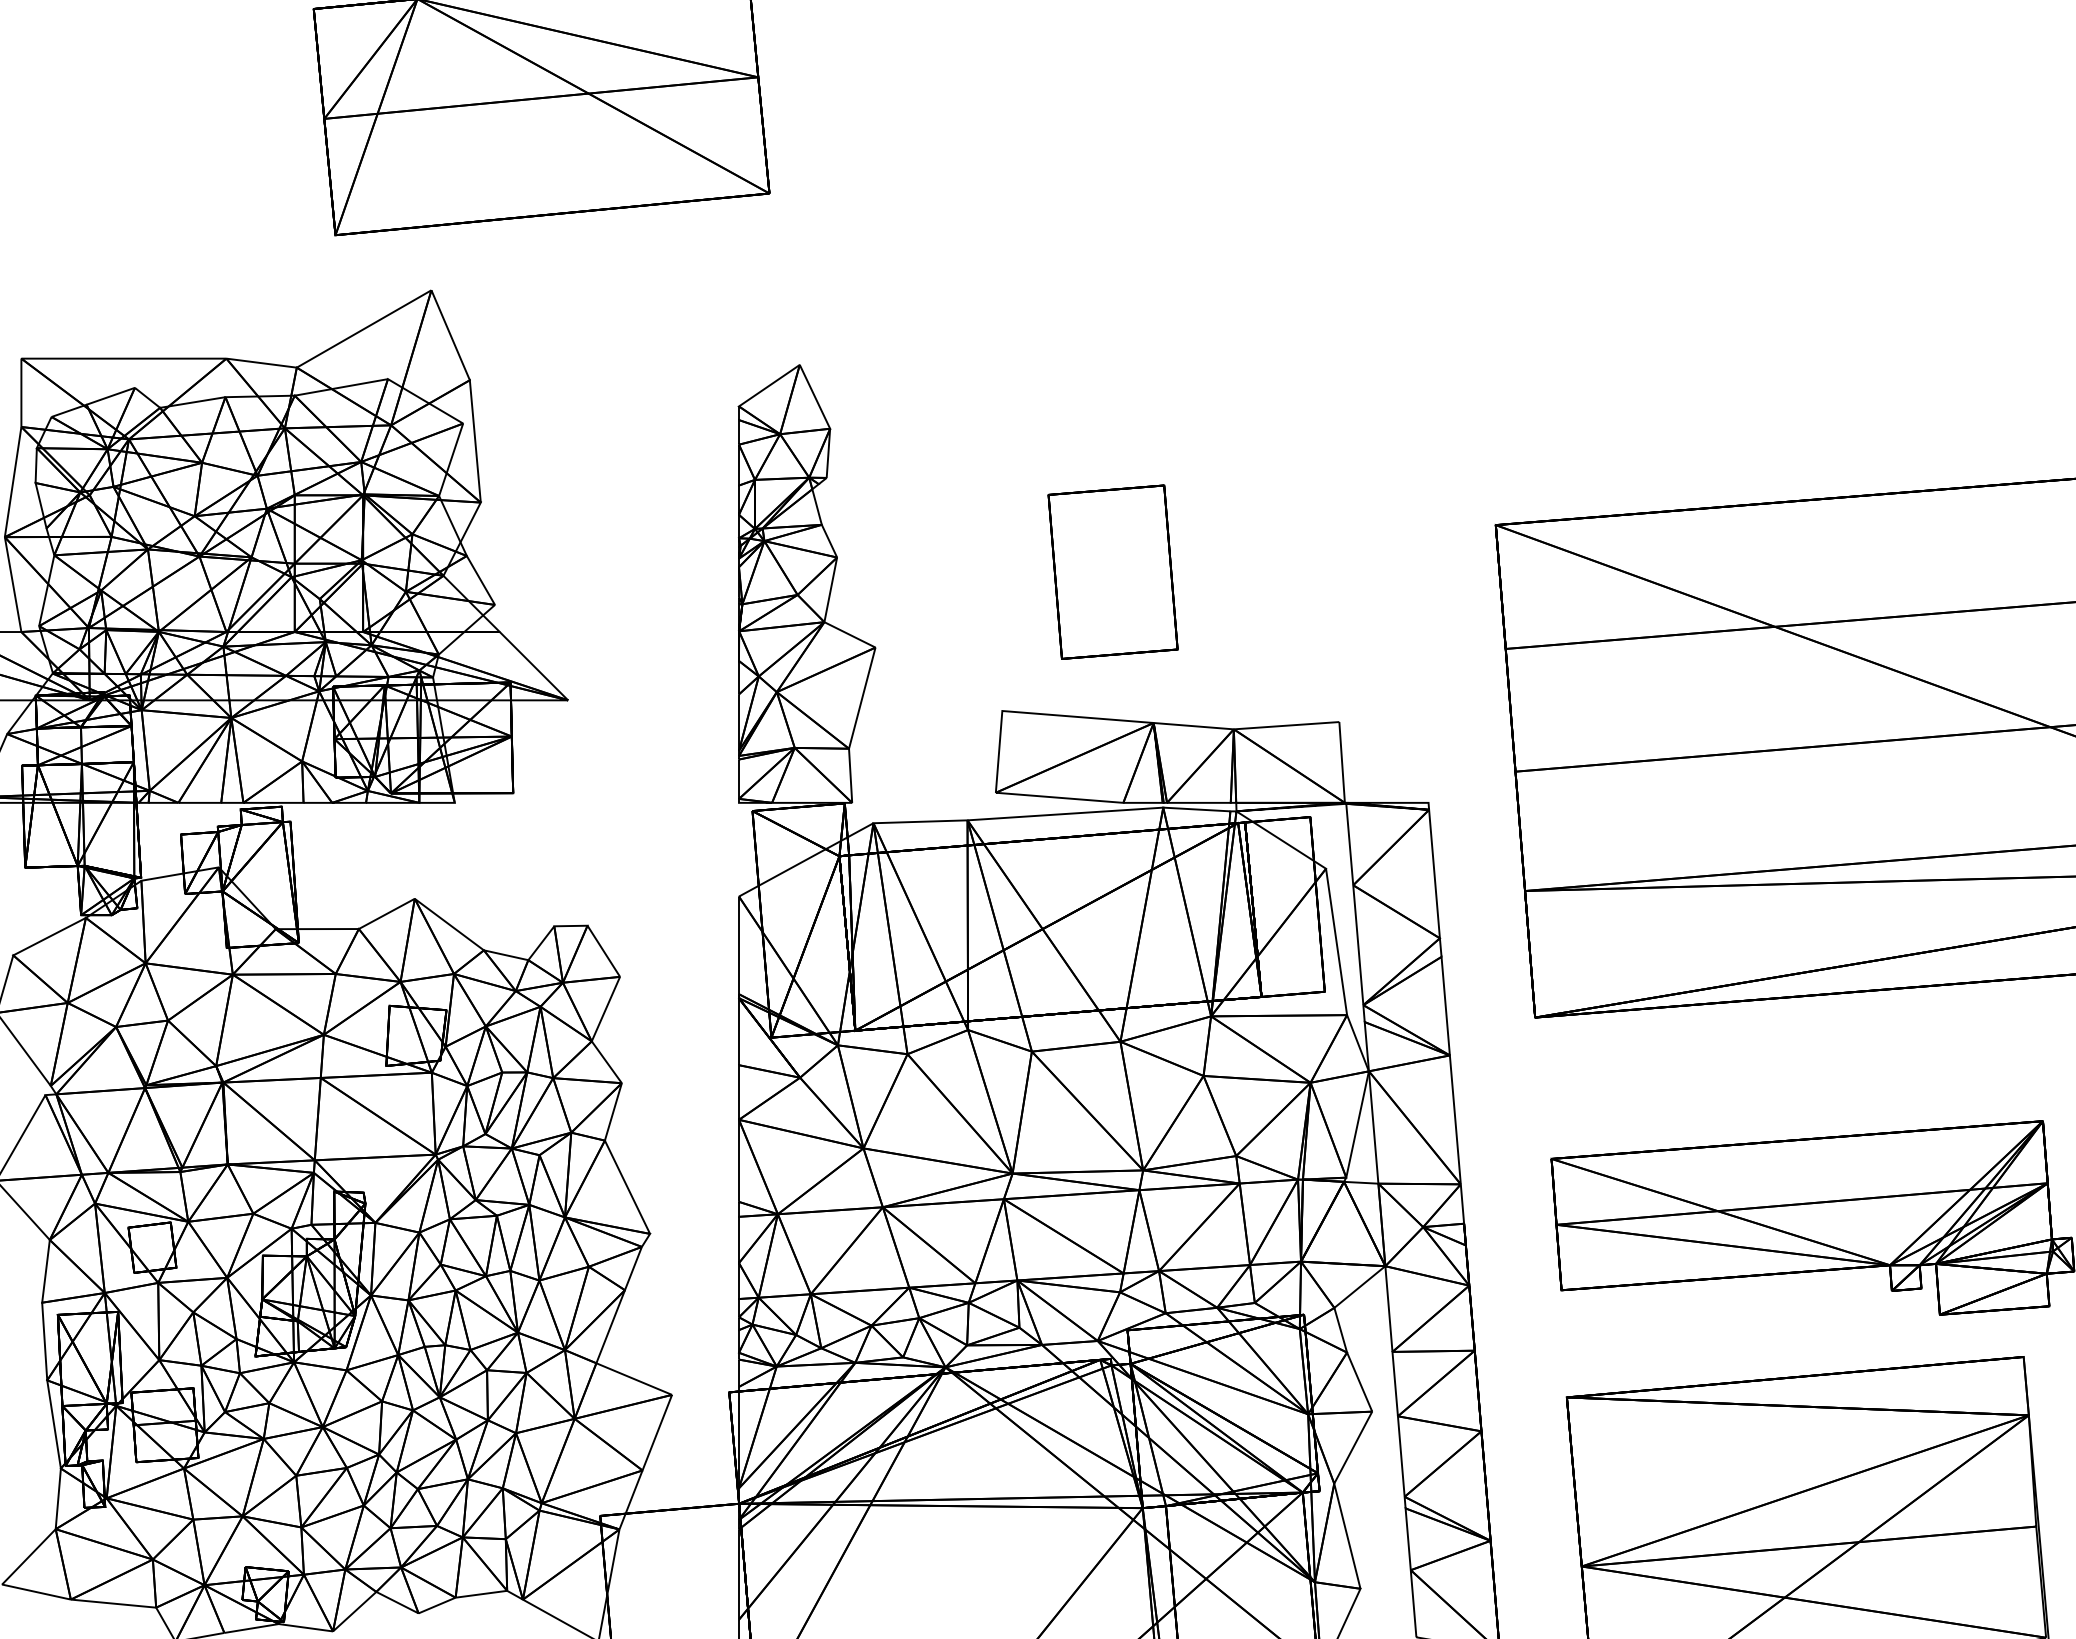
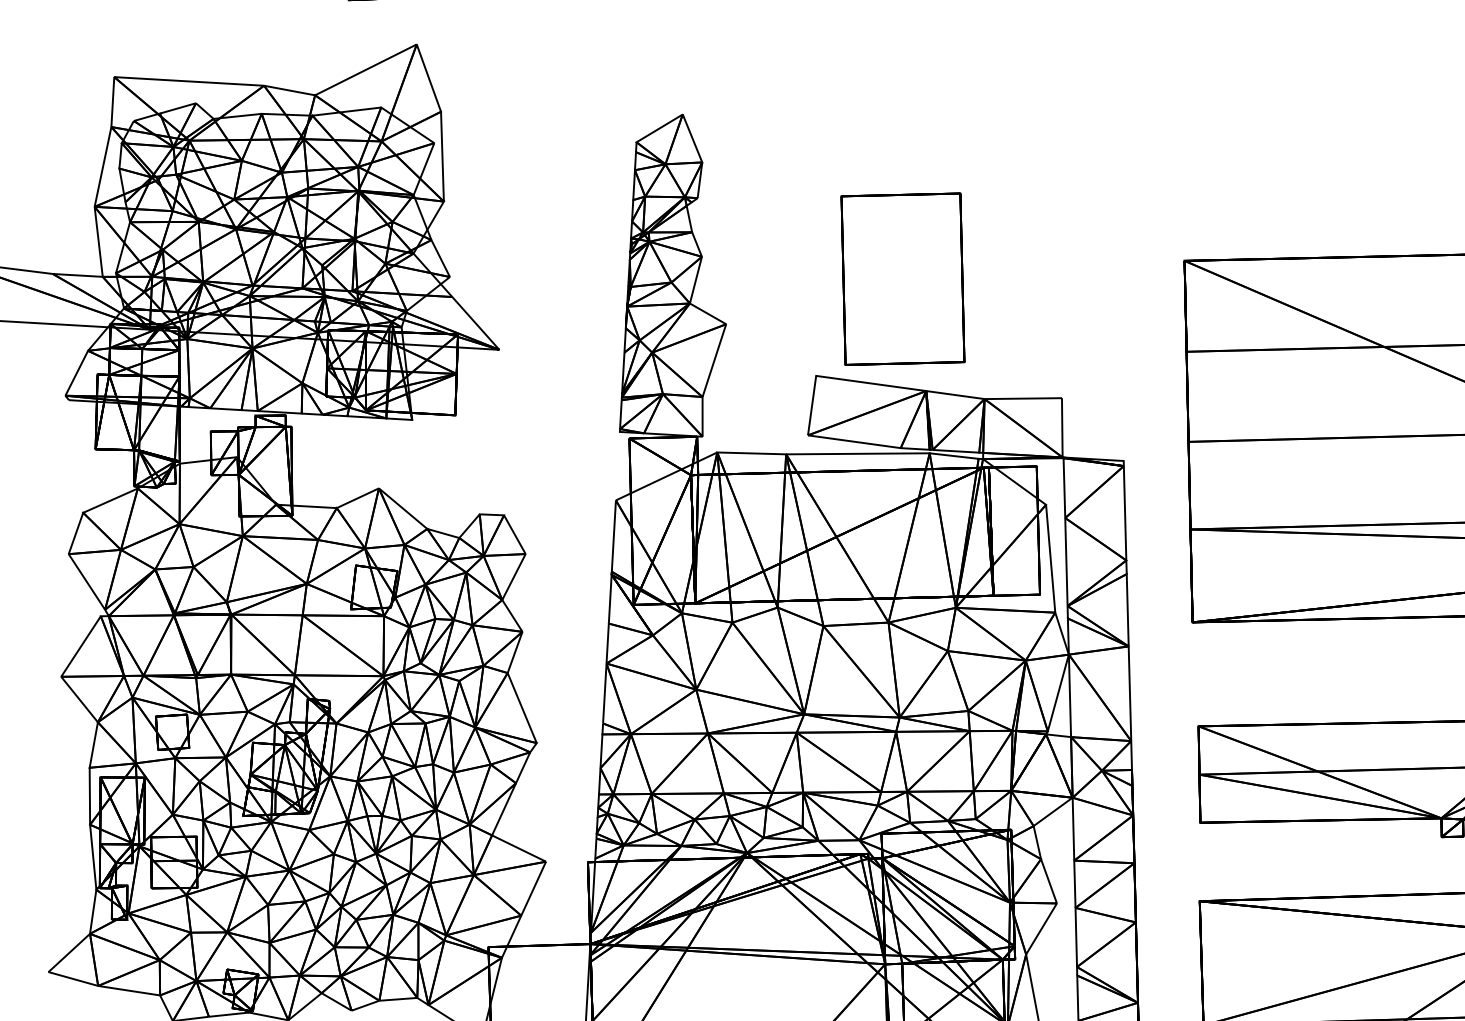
part: (1112, 571) -> (902, 278), size x1.4

